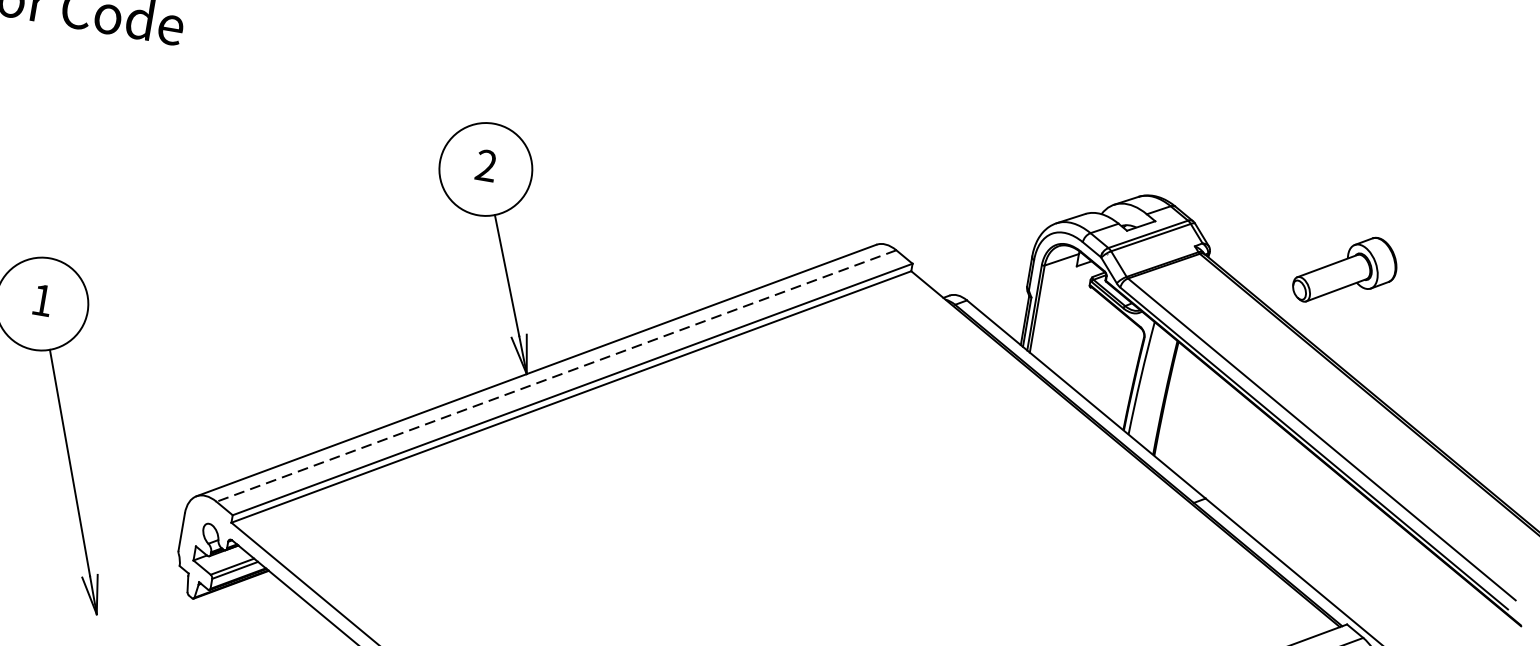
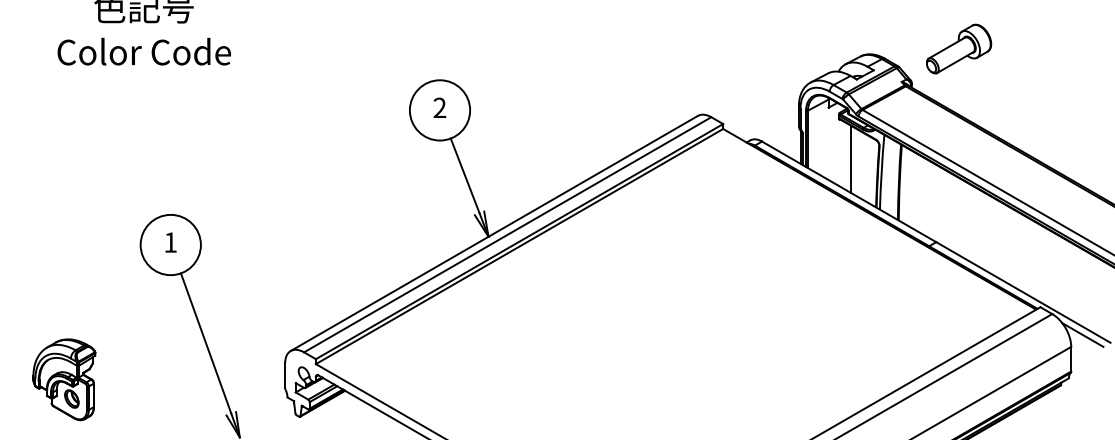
part: (1346, 269) -> (959, 48), moved
line: (1098, 349) -> (851, 158), added
line: (555, 377) -> (507, 235), dashed -> solid

